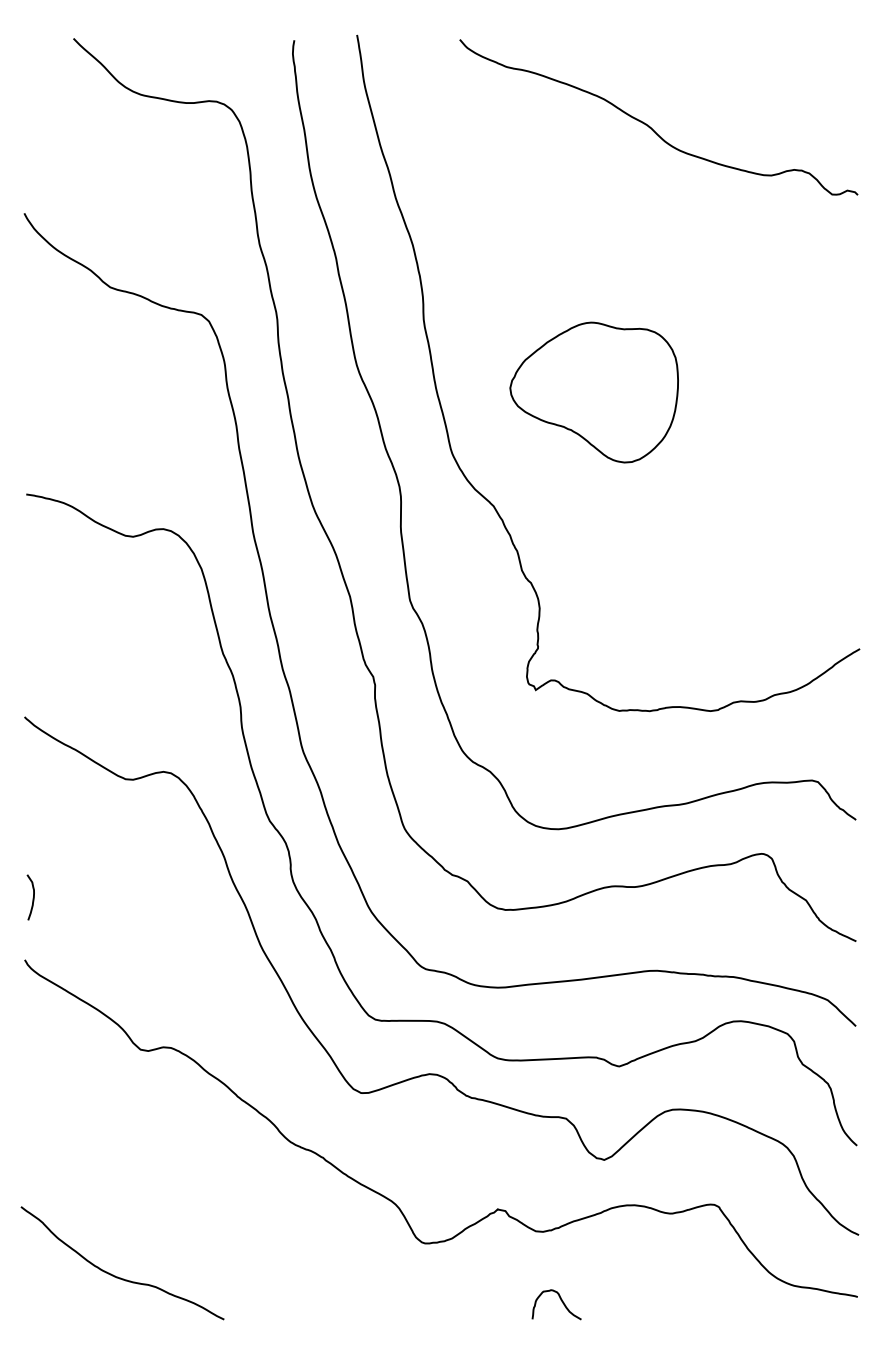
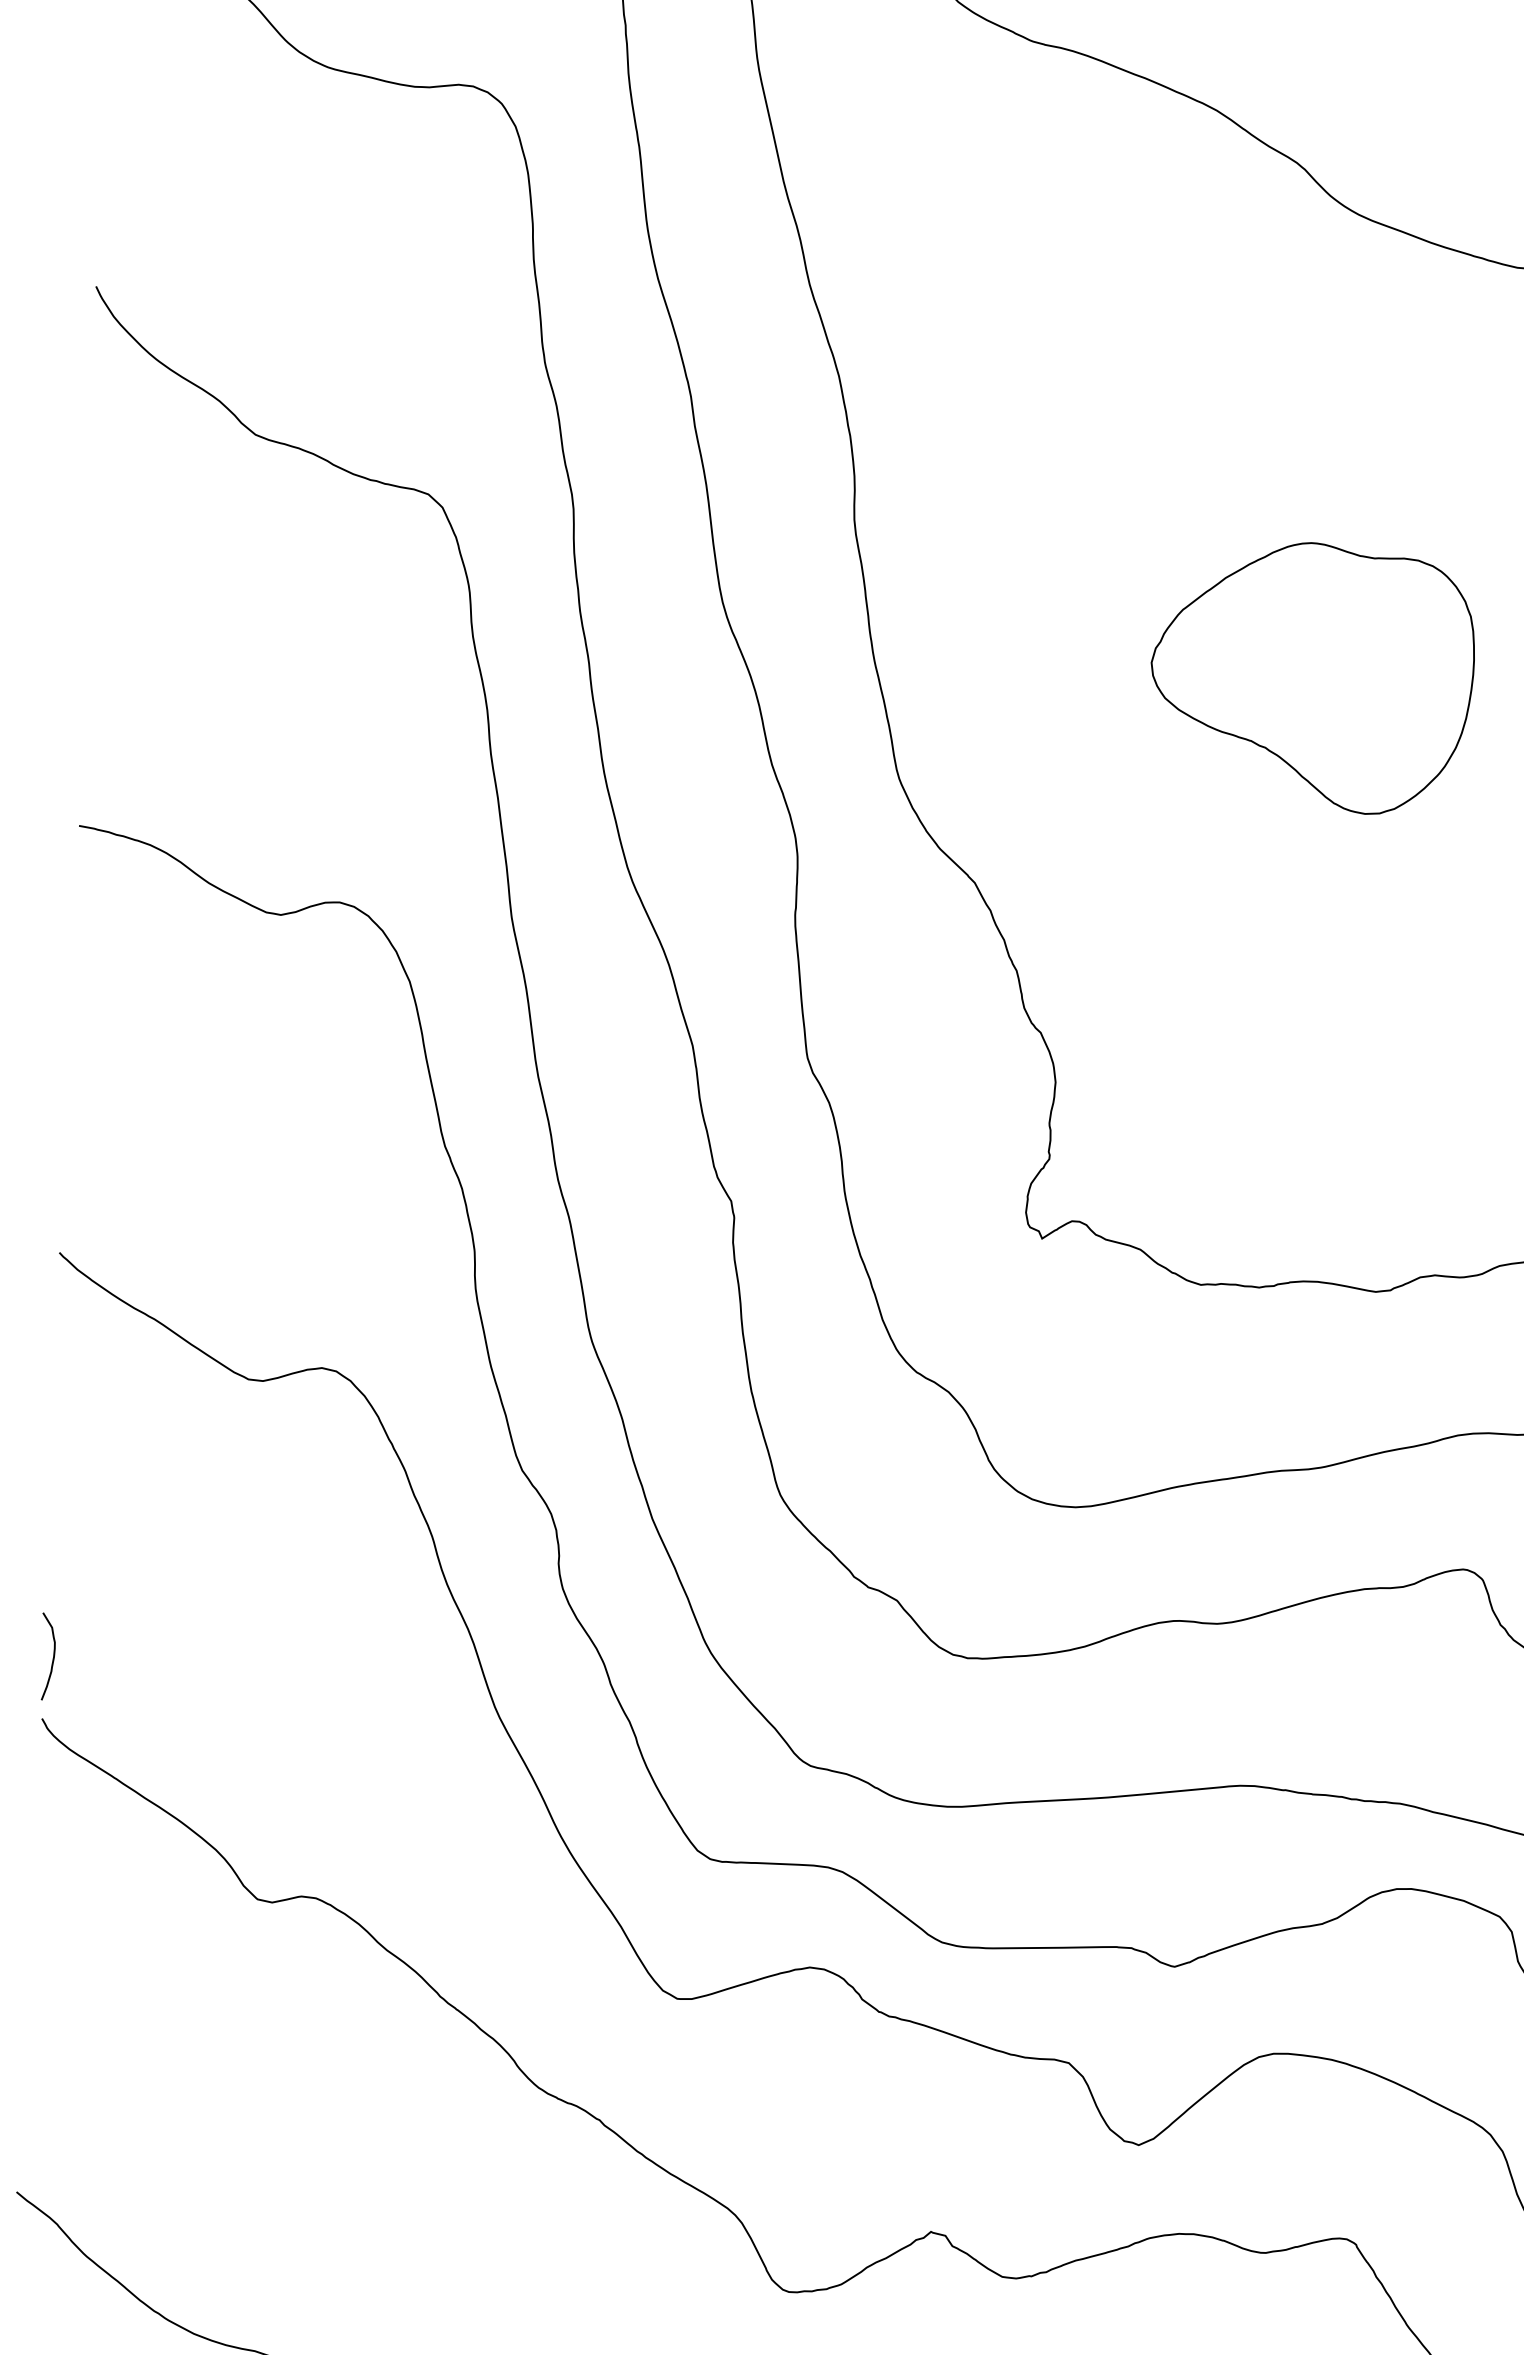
part: (593, 392) -> (1310, 677), moved
curve: (32, 898) -> (51, 1658), moved

